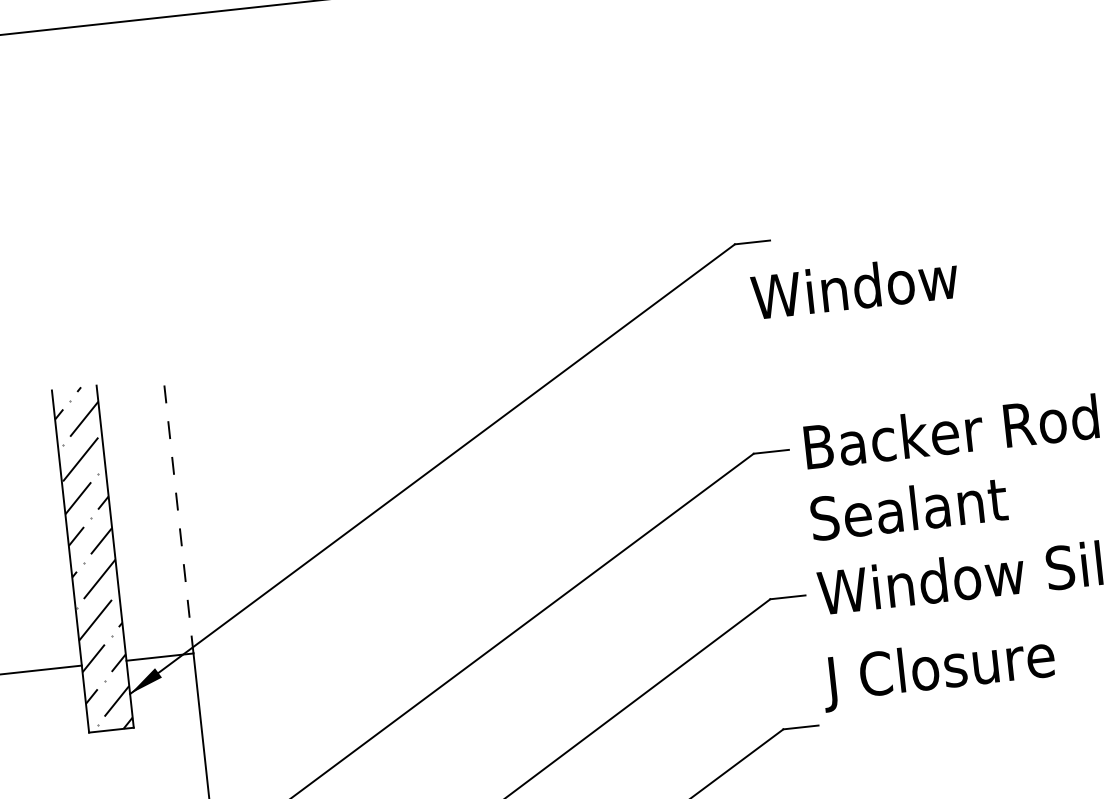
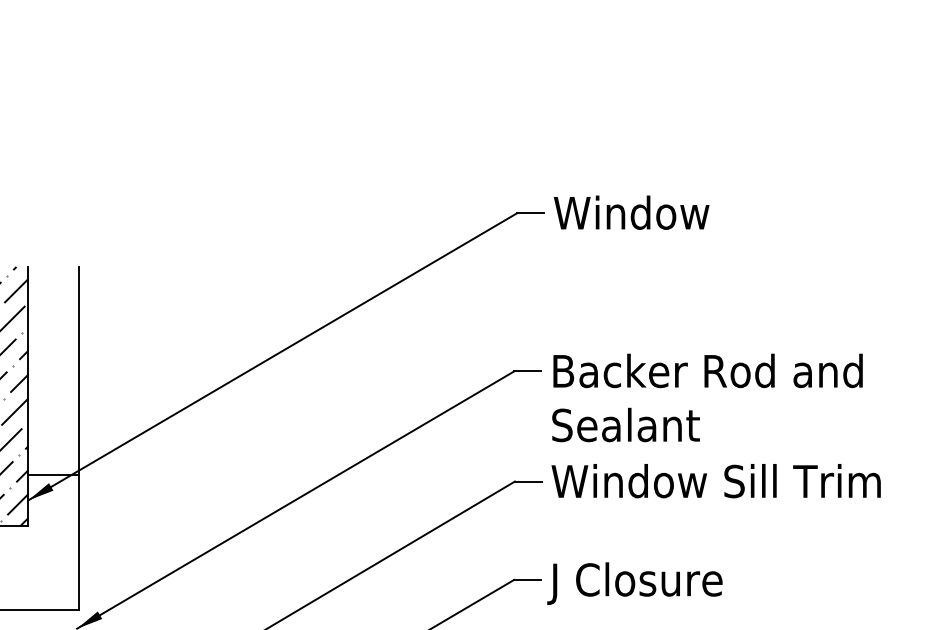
text: (854, 286) -> (631, 212), moved
line: (179, 515) -> (79, 370), dashed -> solid
text: (938, 671) -> (634, 583), moved

